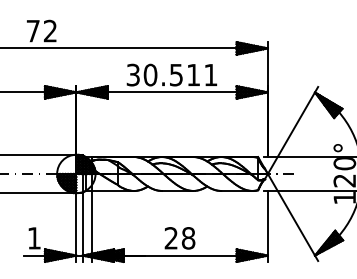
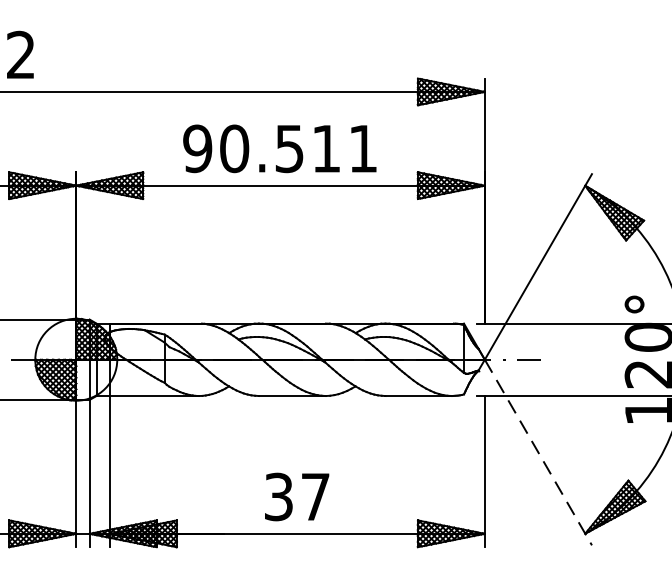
text: (132, 74) -> (196, 147), 30.511 -> 90.511
line: (293, 217) -> (539, 452), solid -> dashed
text: (179, 238) -> (296, 497), 28 -> 37

